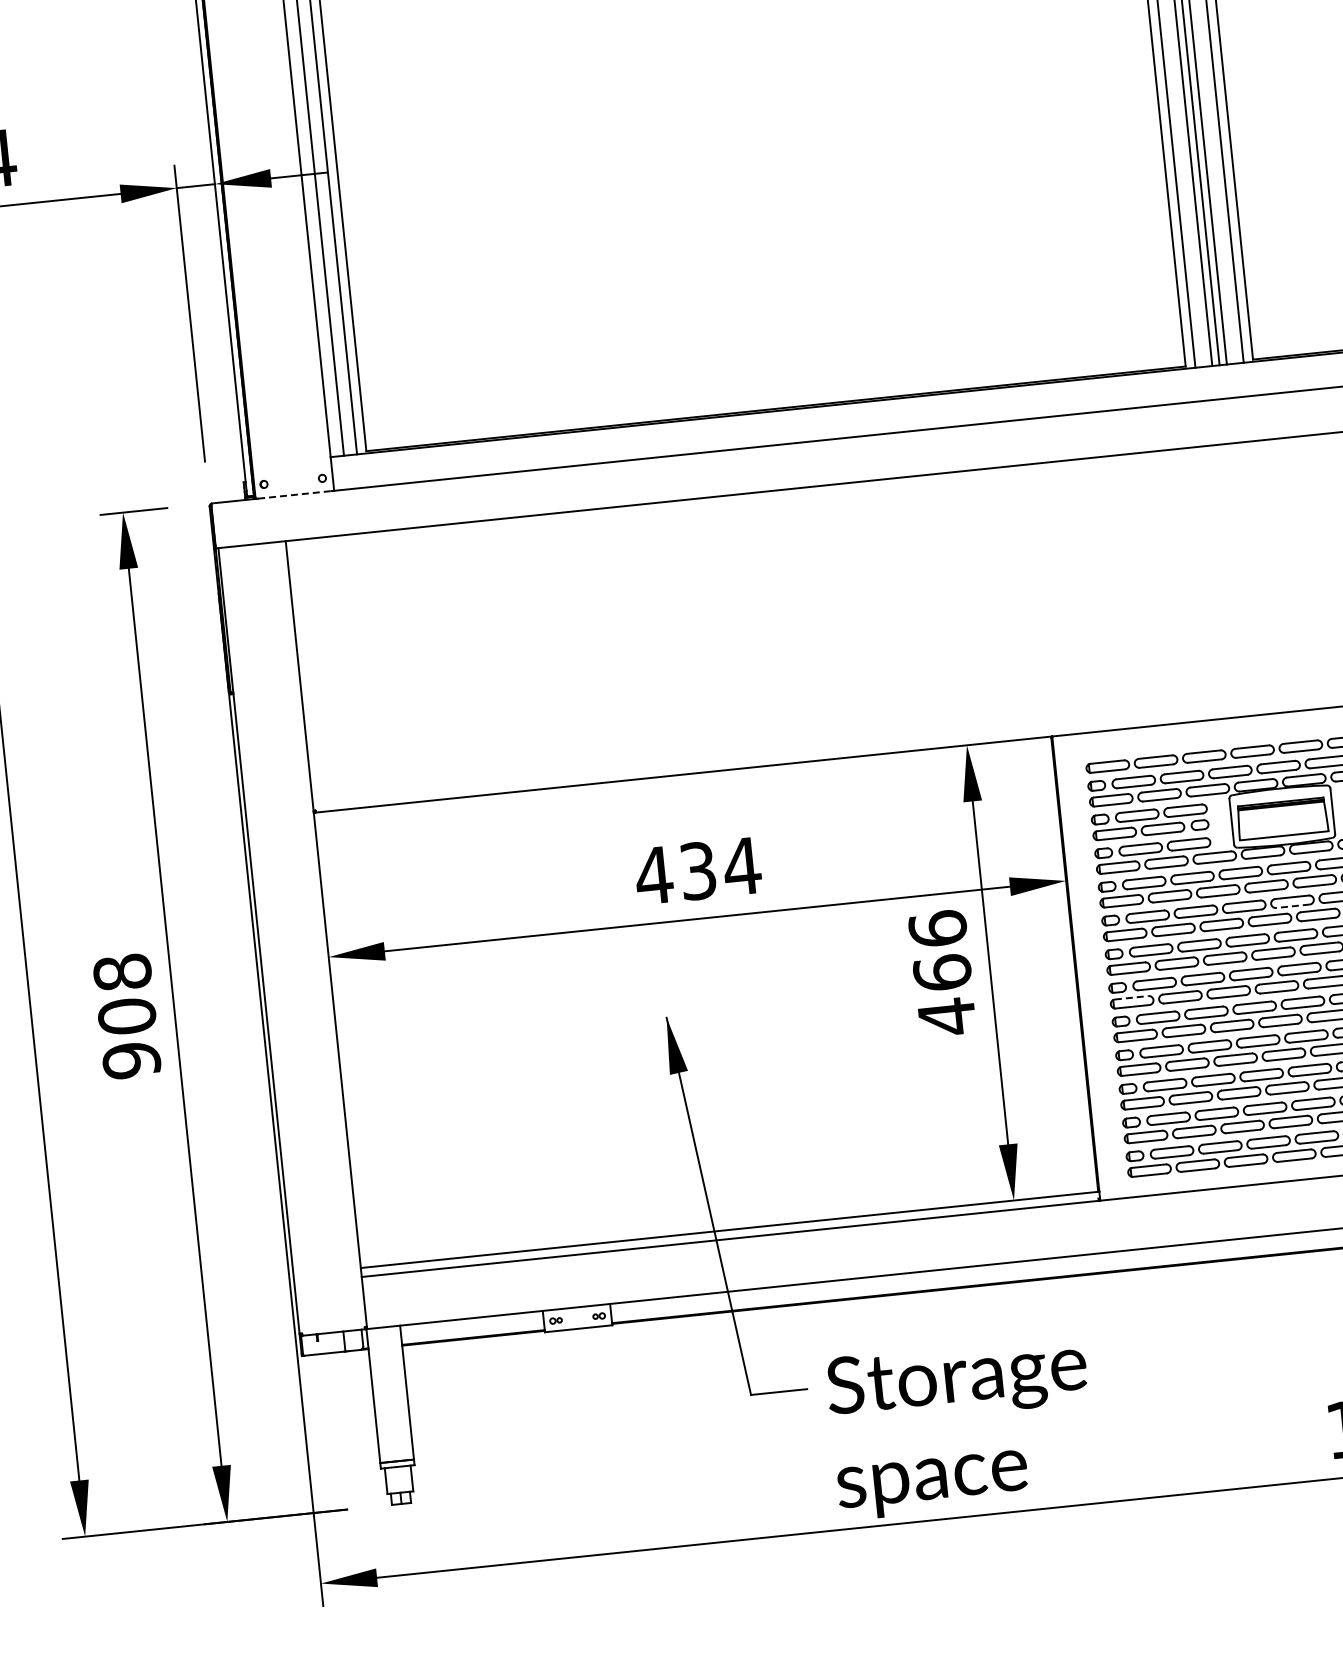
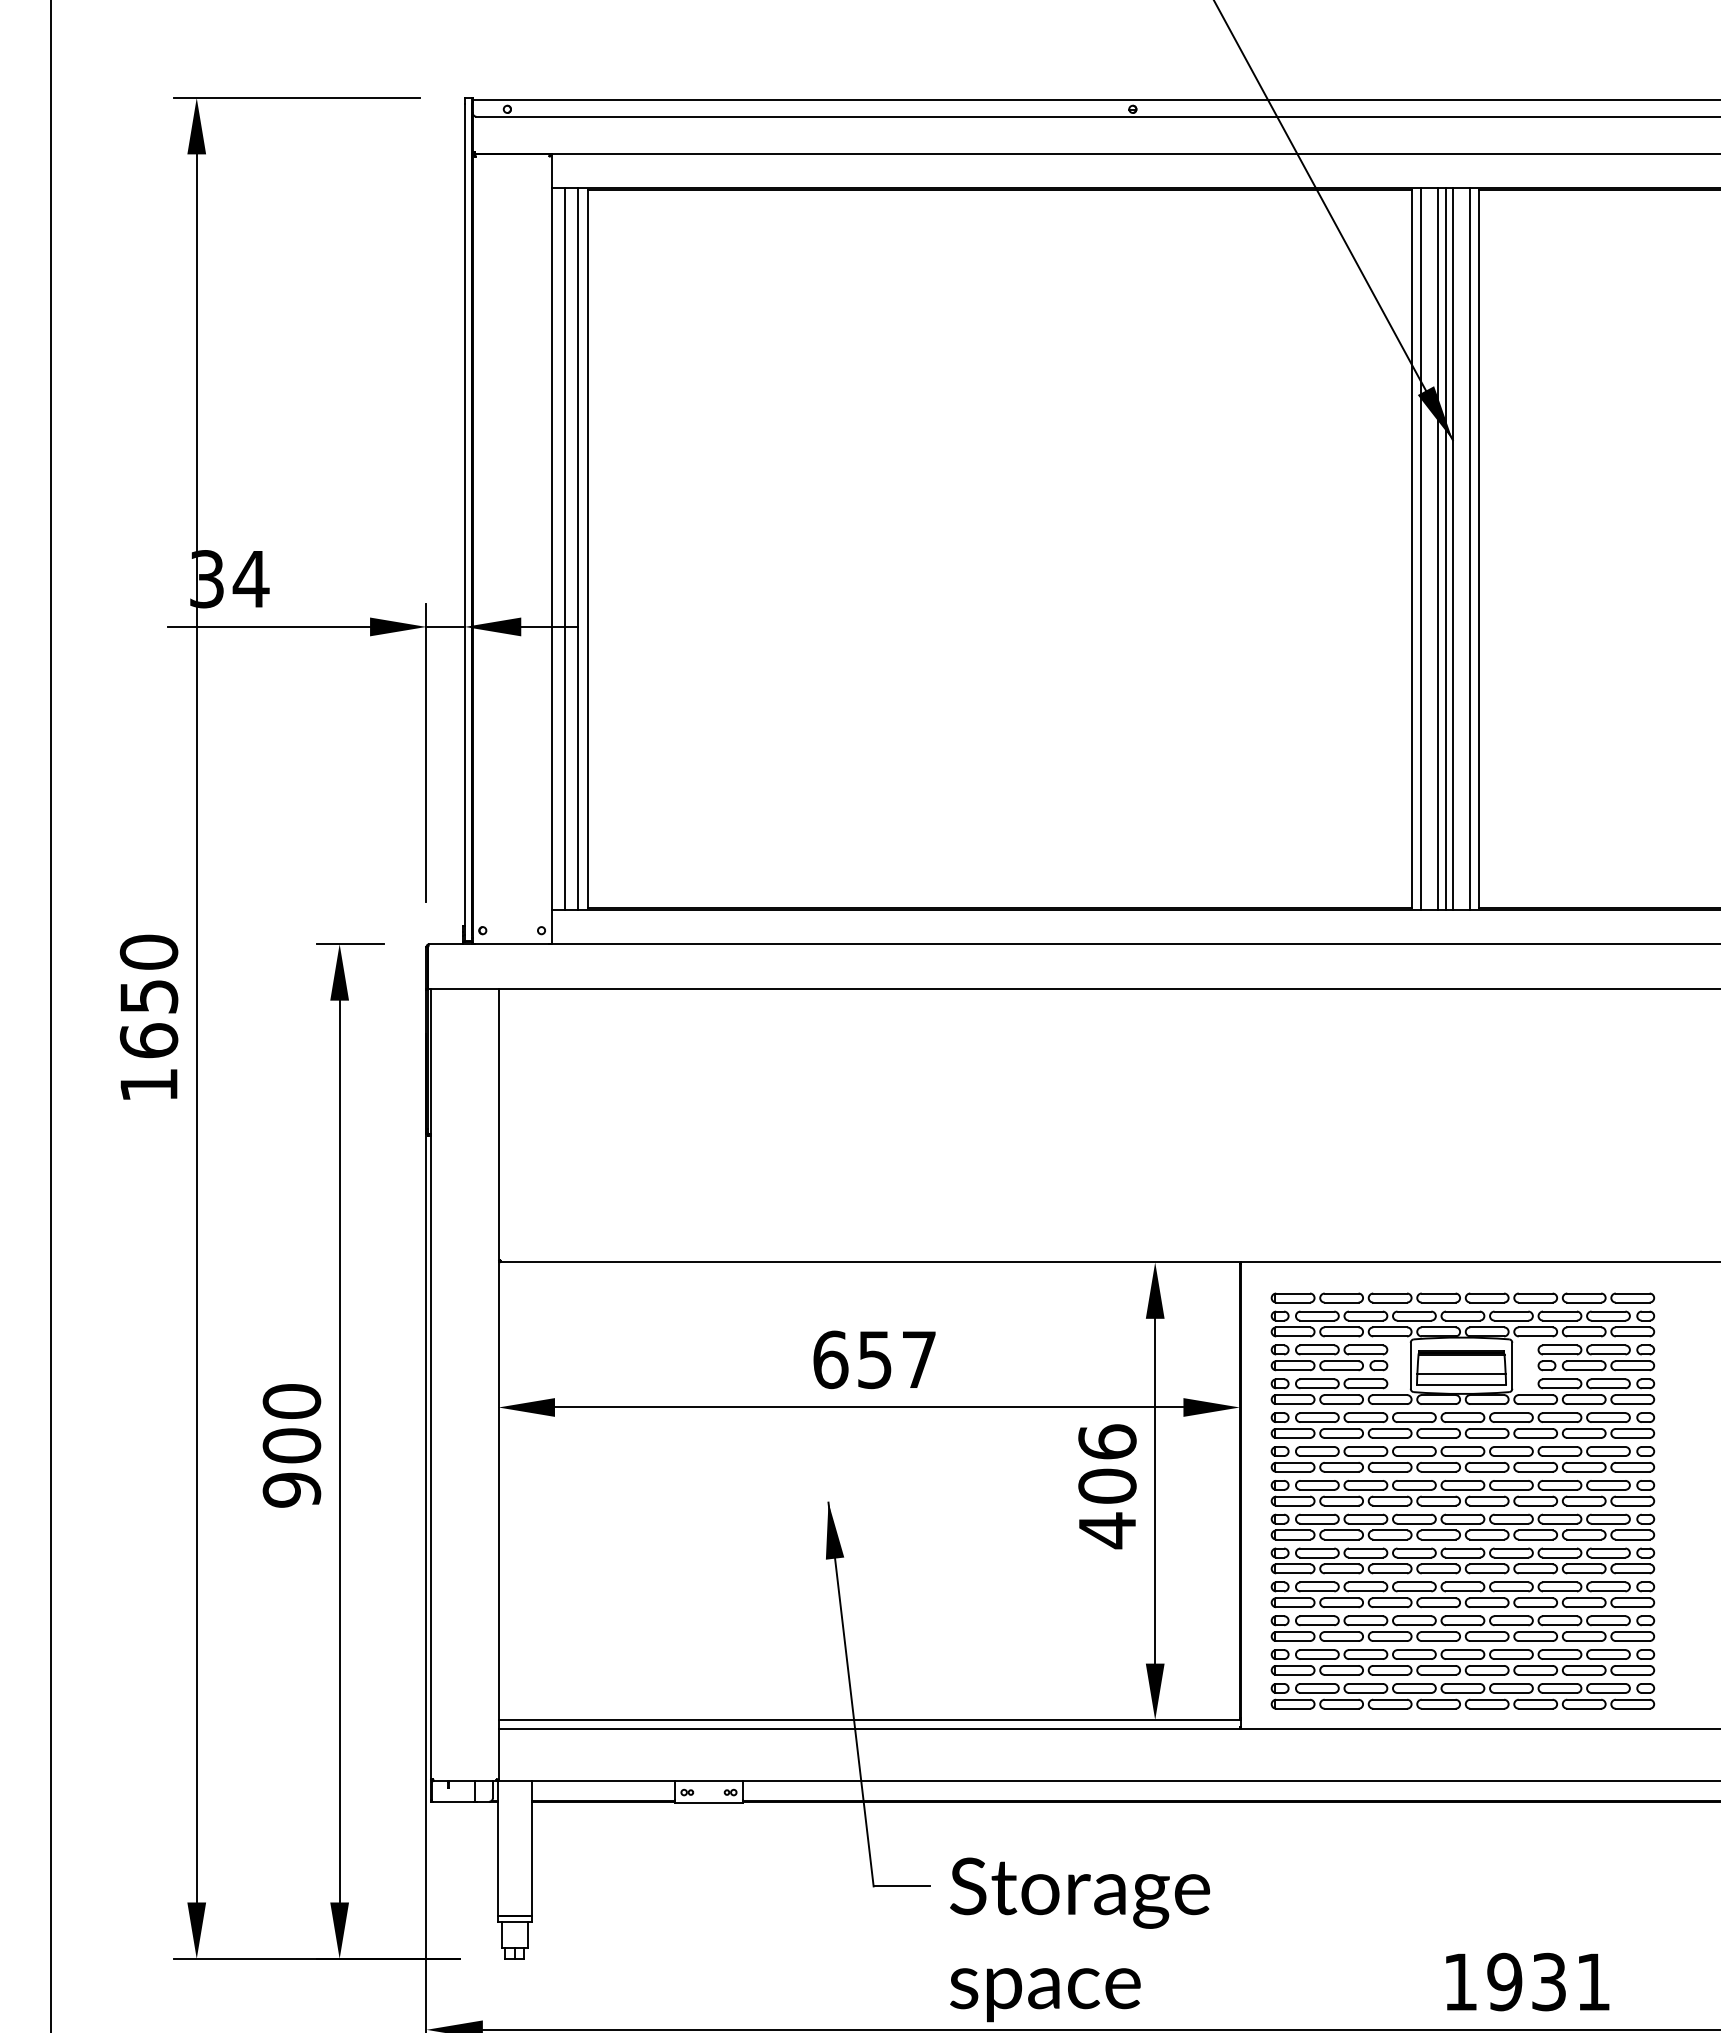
line: (294, 495) -> (512, 944), dashed -> solid
line: (1283, 824) -> (1461, 1373), added
text: (697, 870) -> (874, 1359), 434 -> 657
line: (1292, 906) -> (1462, 1456), dashed -> solid
text: (122, 972) -> (291, 1401), 908 -> 900
text: (942, 972) -> (1107, 1485), 466 -> 406
line: (1132, 997) -> (1293, 1530), dashed -> solid

